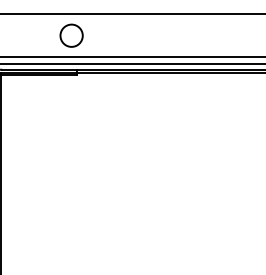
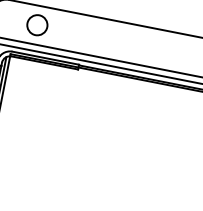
circle: (71, 35) -> (37, 24), moved

